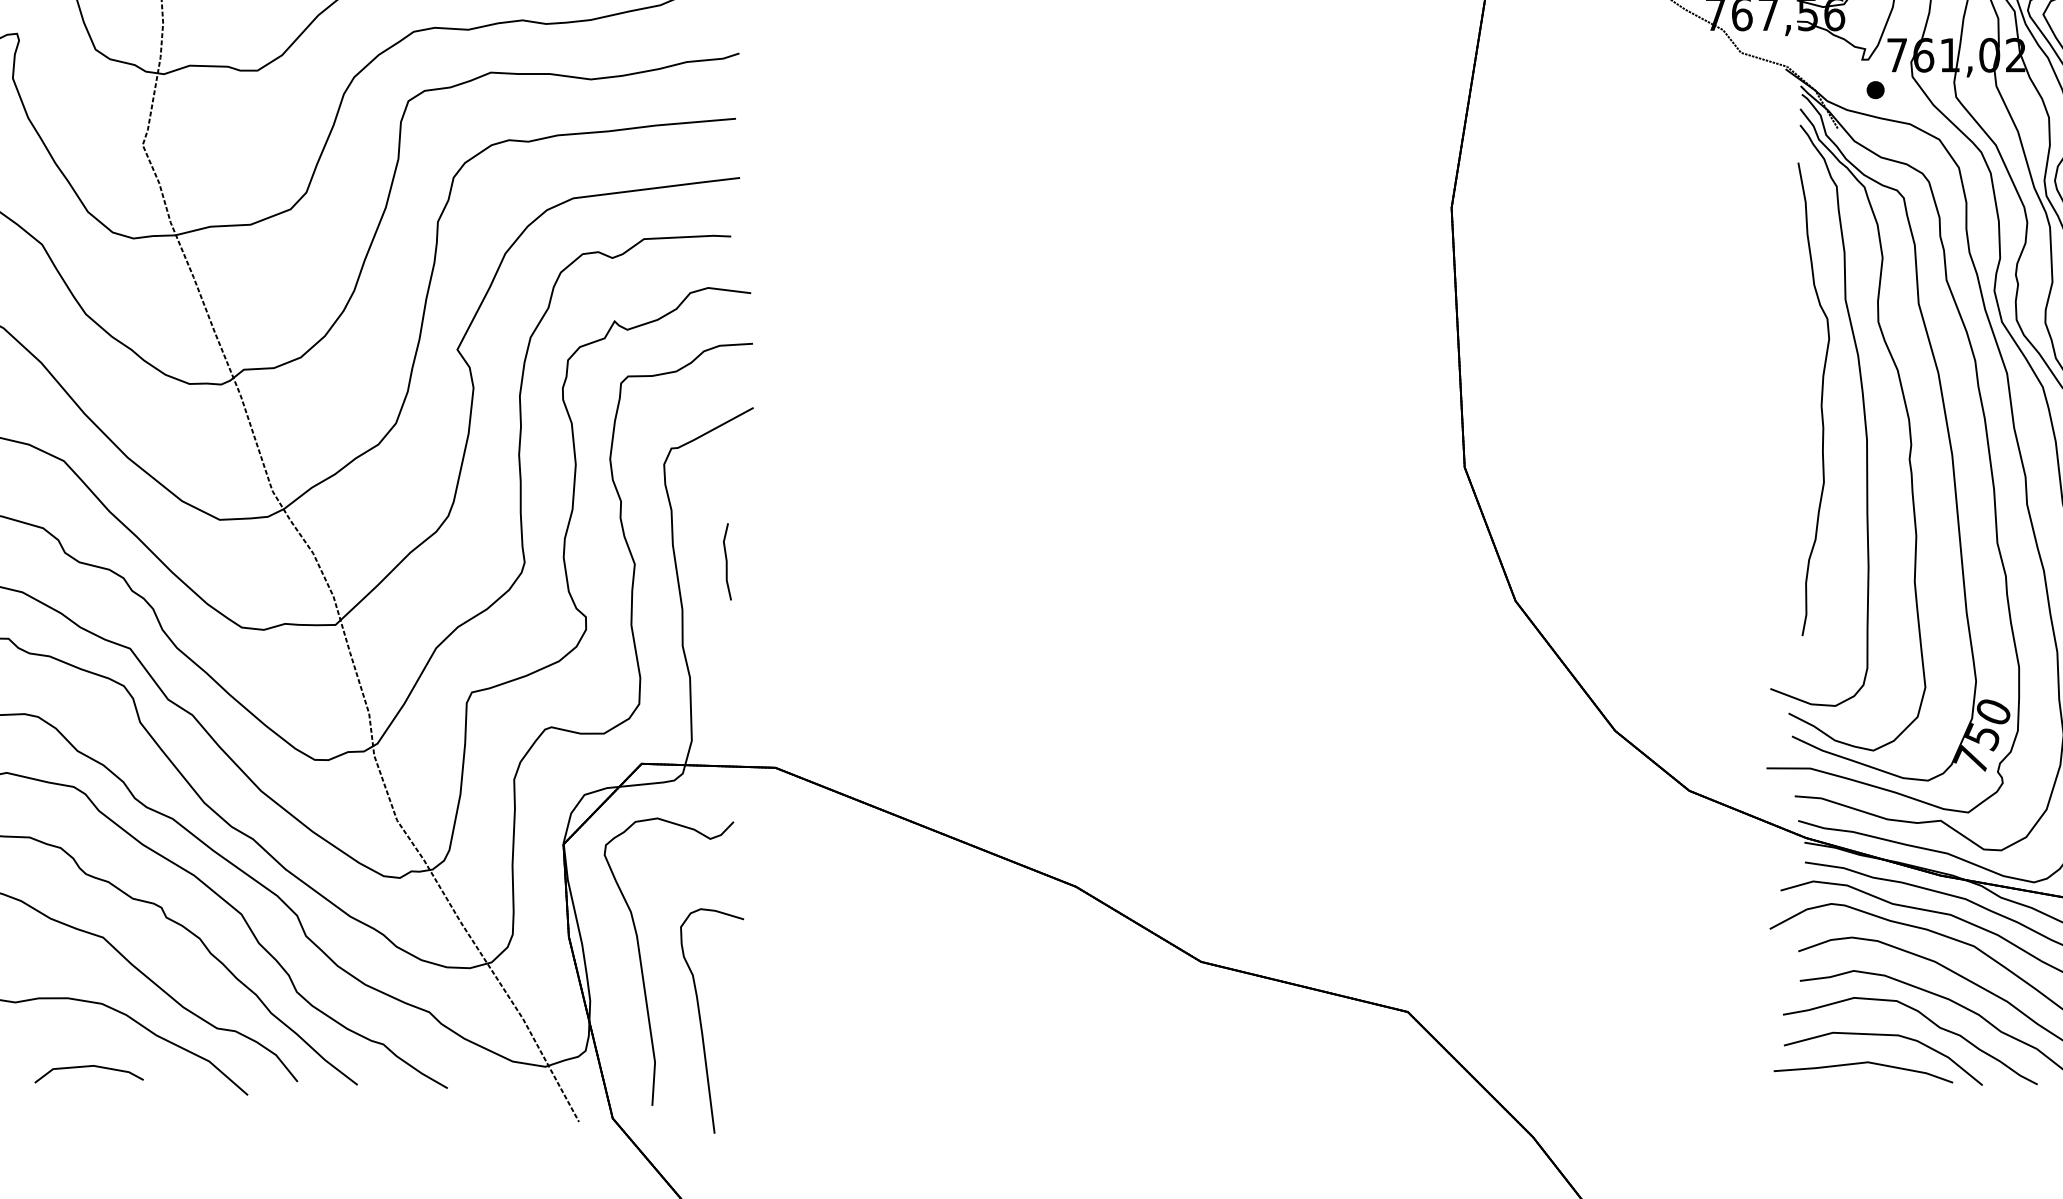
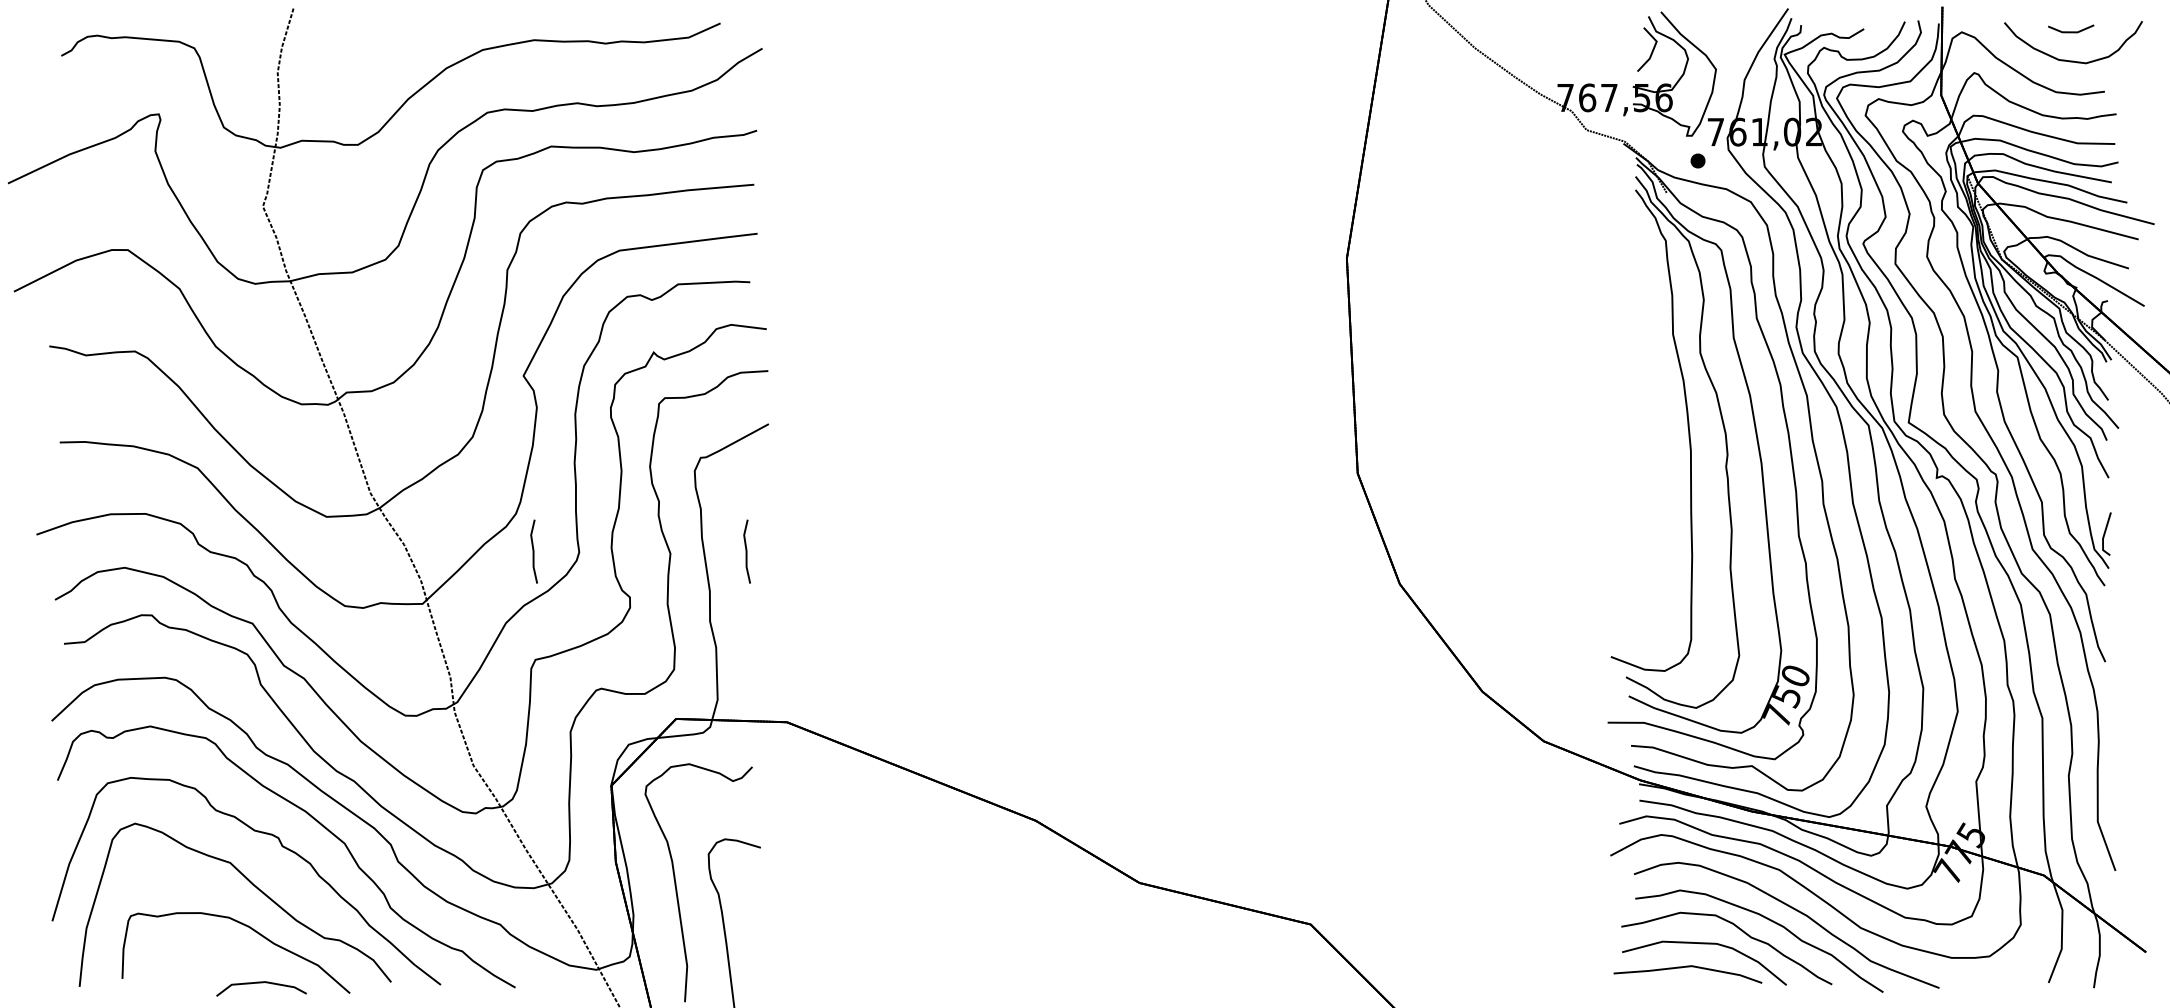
curve: (1820, 399) -> (1652, 417), removed
line: (469, 561) -> (533, 551), added
line: (89, 1067) -> (261, 983), moved

